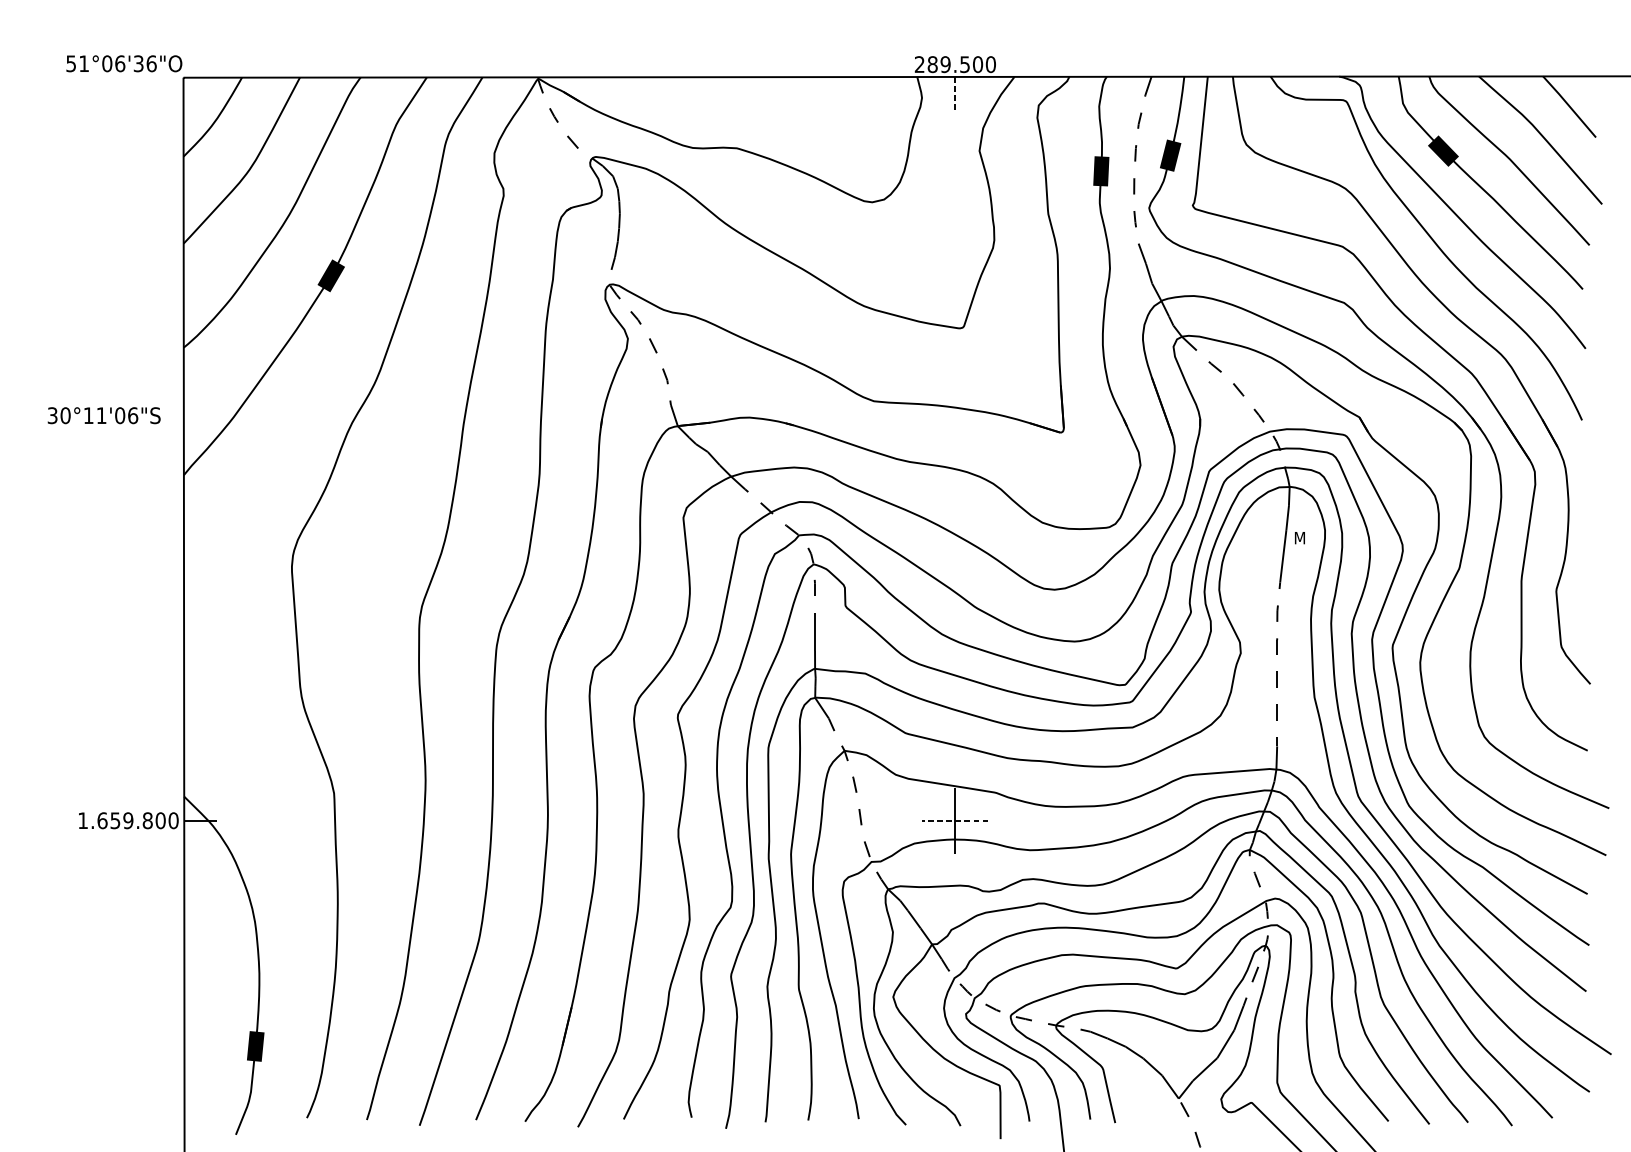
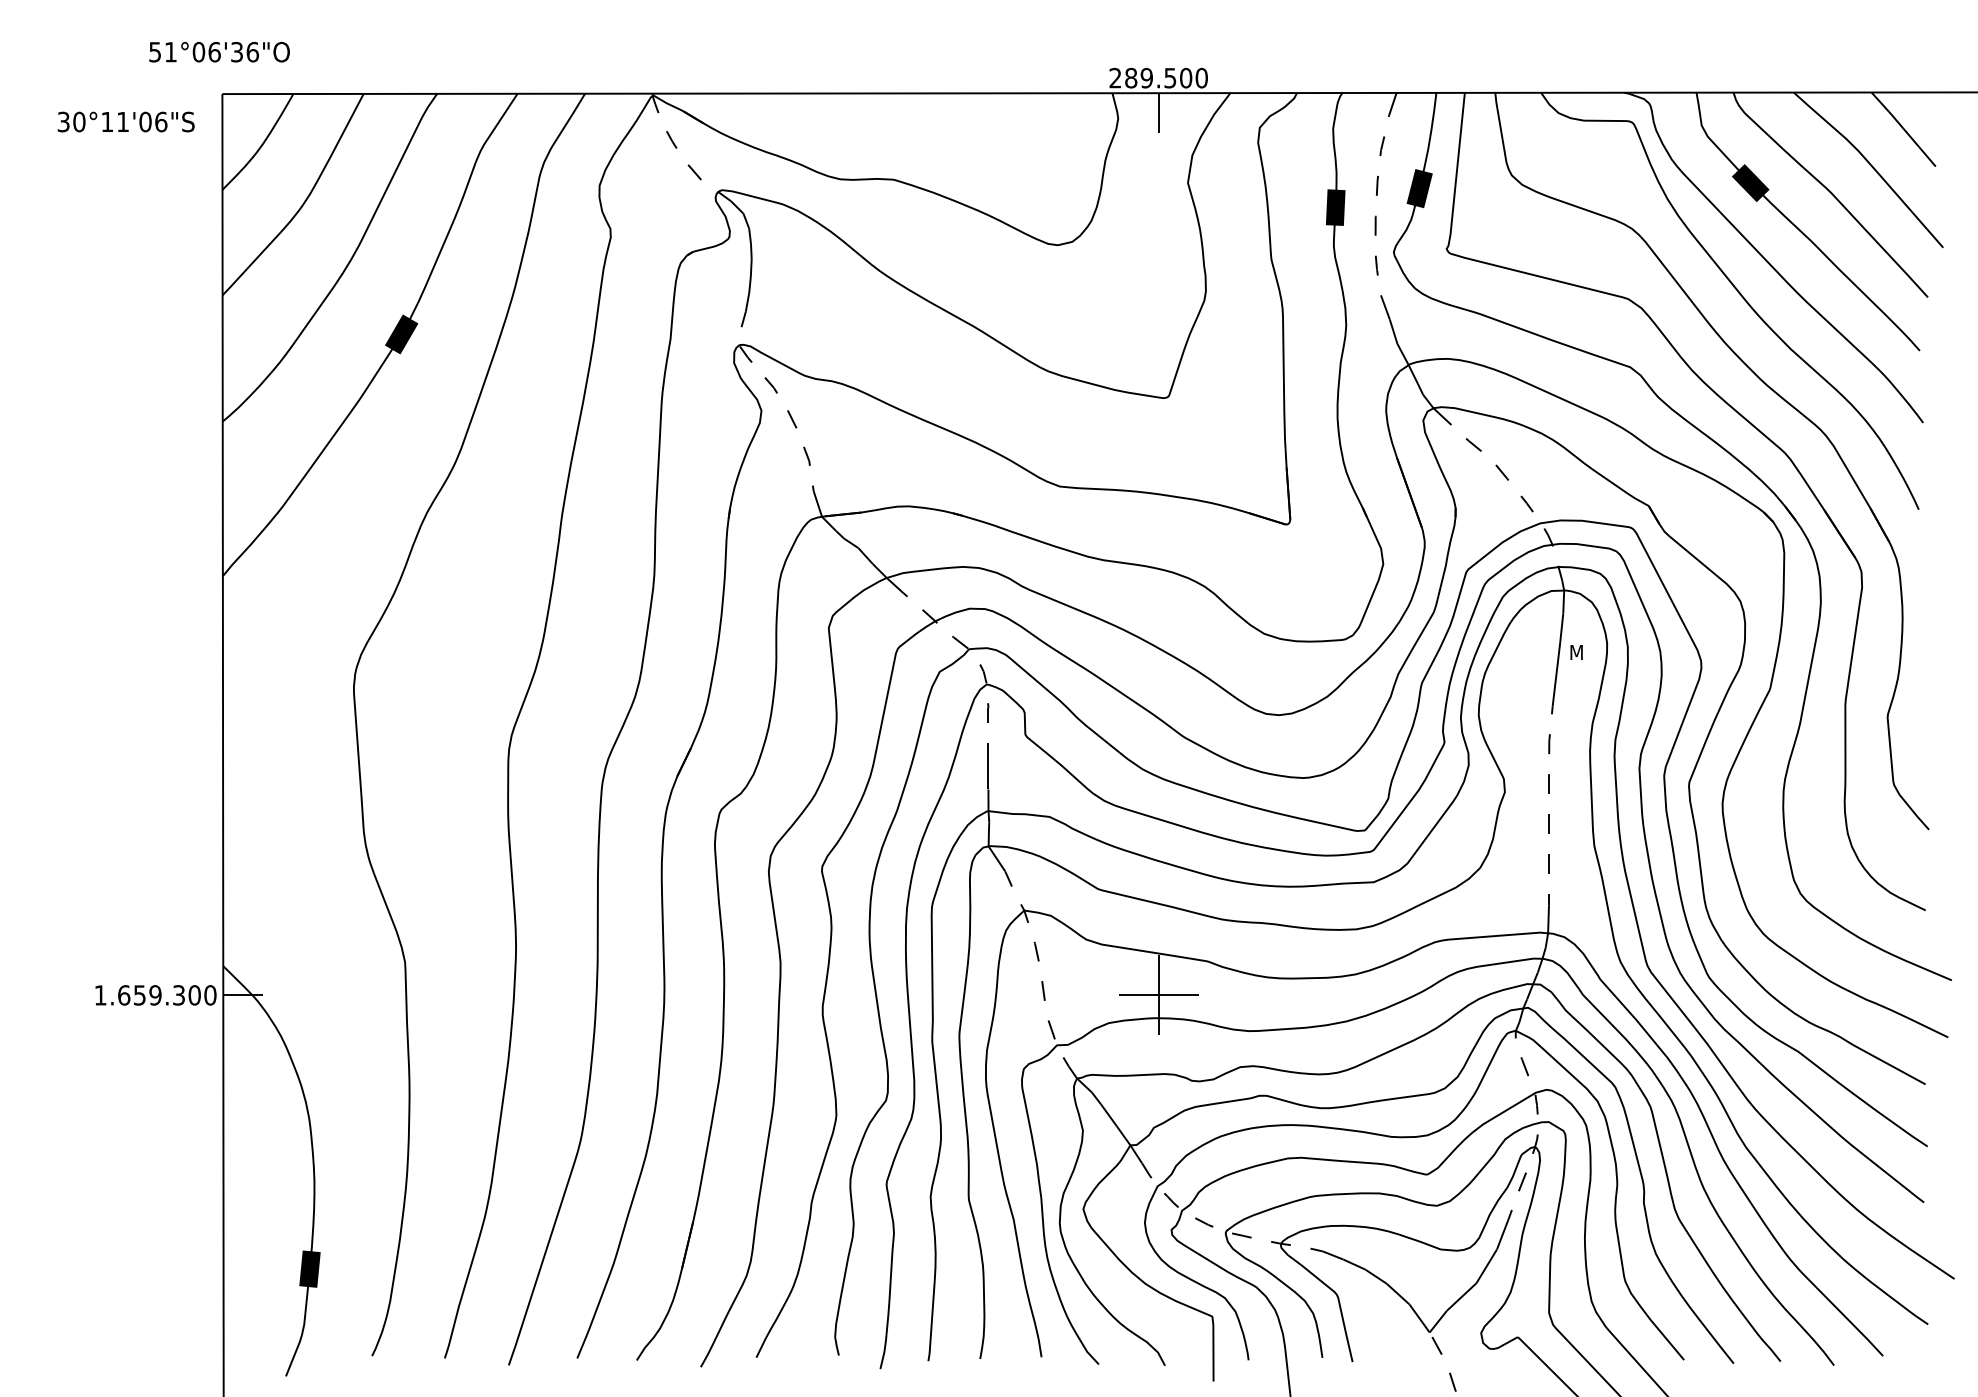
text: (124, 63) -> (219, 51), moved
line: (955, 93) -> (1158, 113), dashed -> solid
text: (103, 415) -> (125, 121), moved
text: (148, 820) -> (179, 995), 1.659.800 -> 1.659.300
line: (955, 820) -> (1158, 995), dashed -> solid

